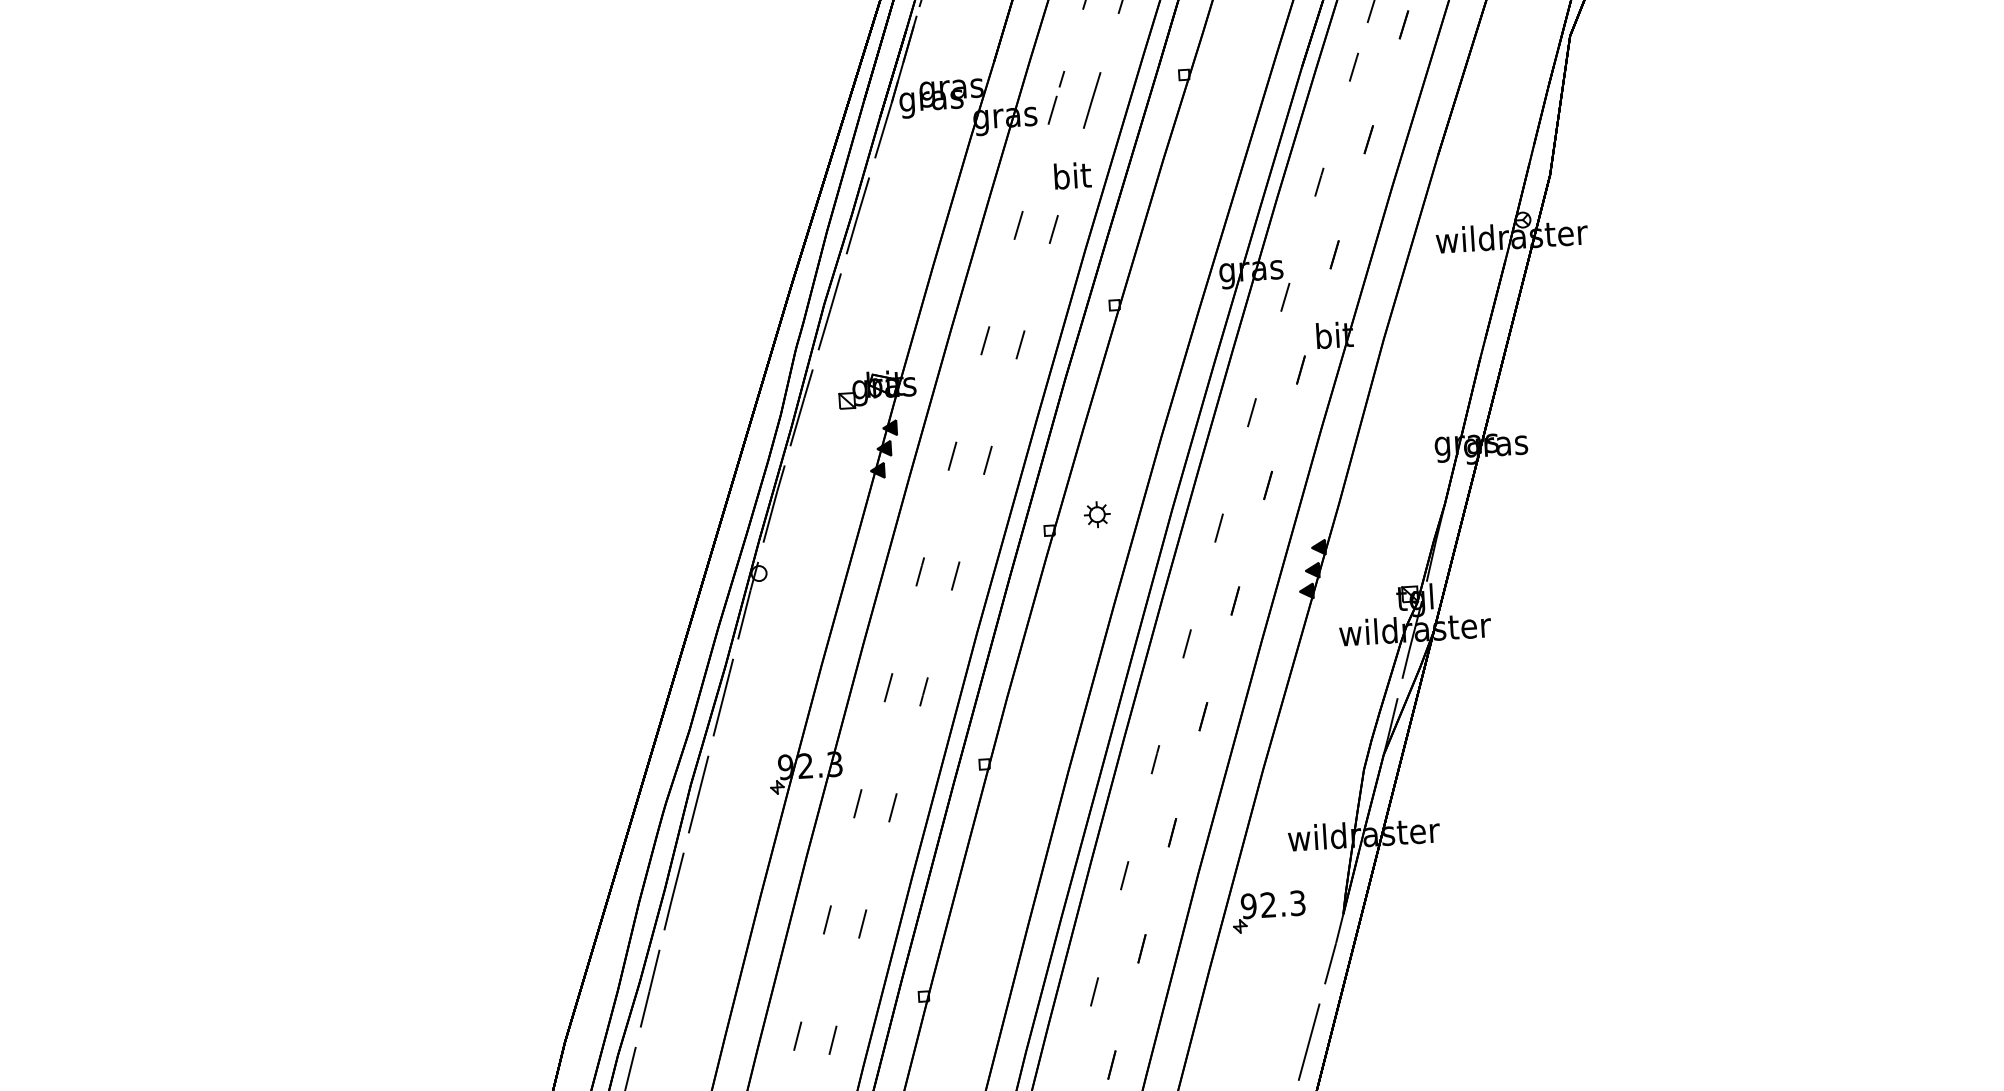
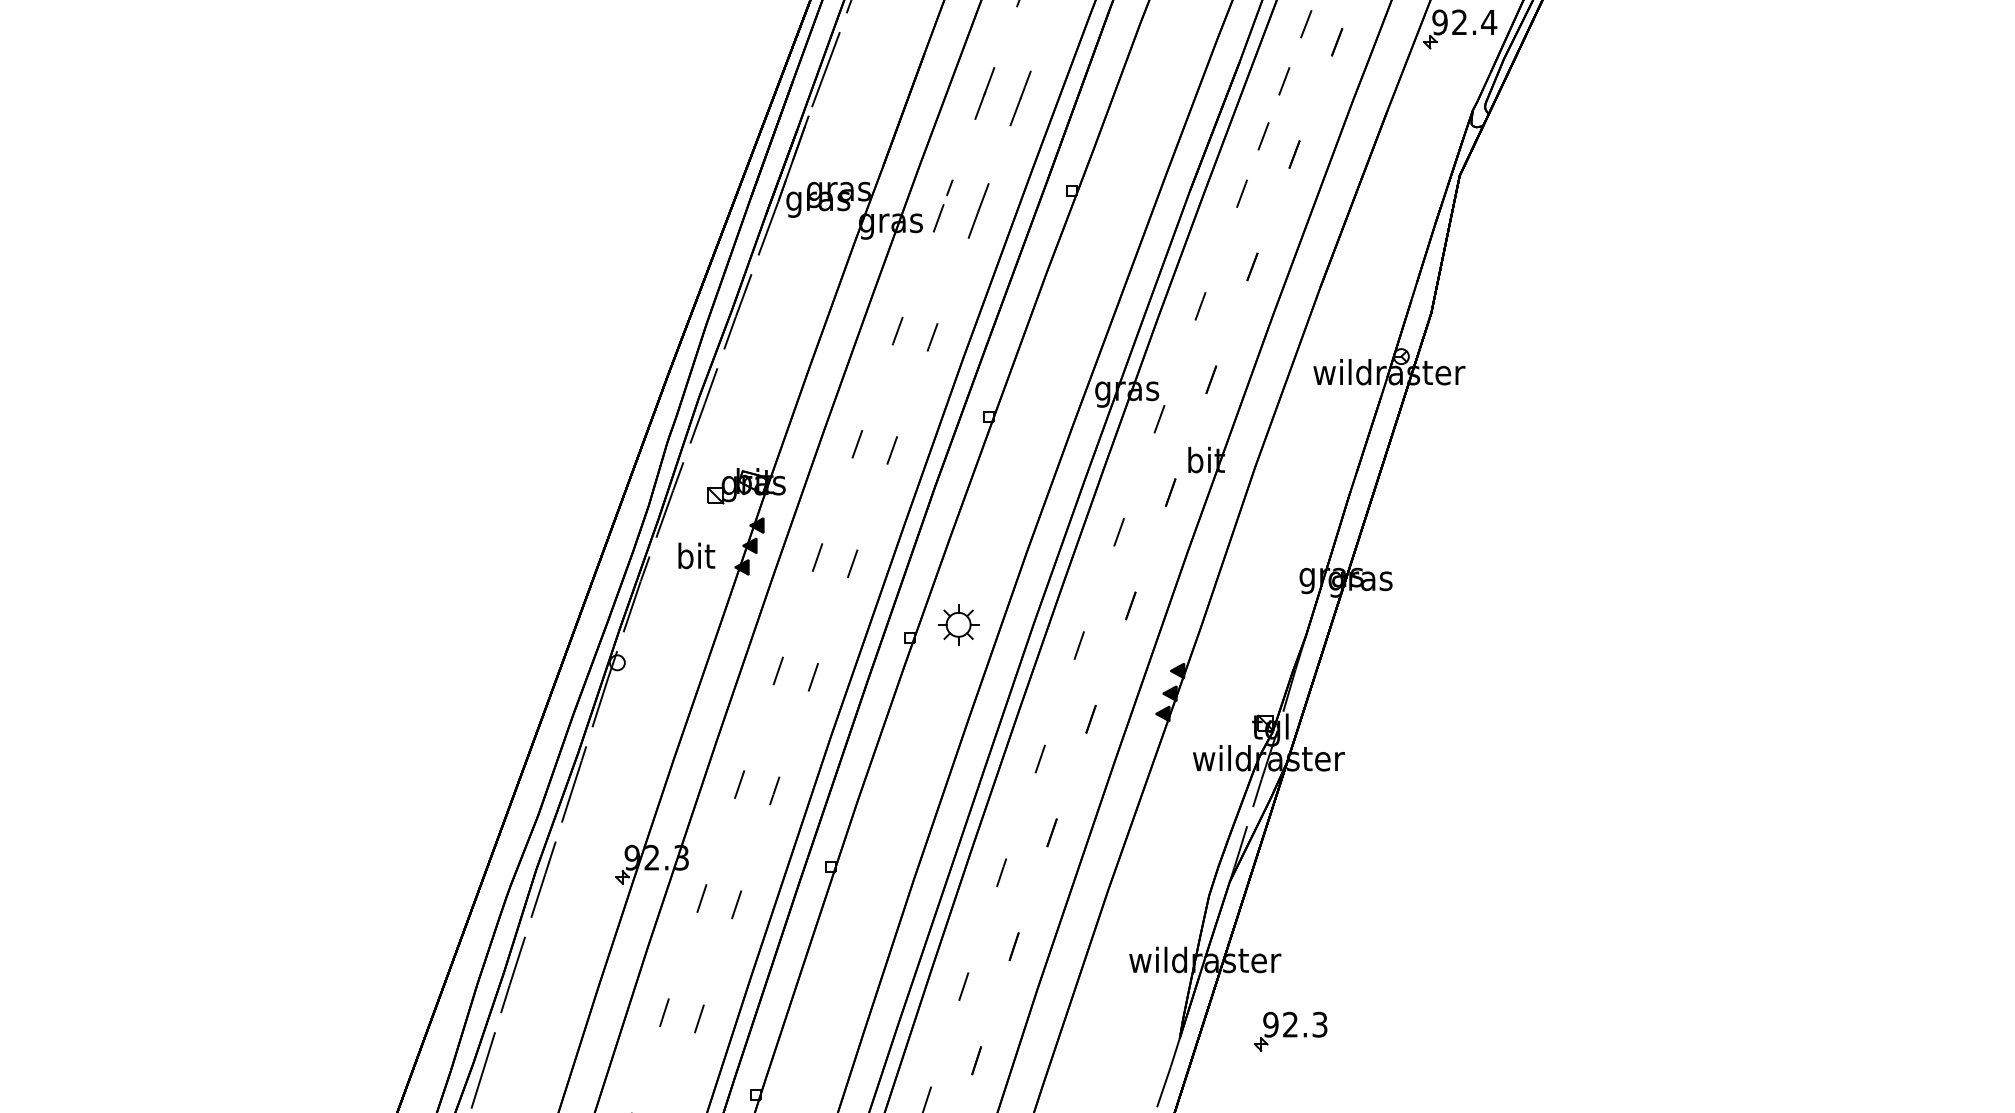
text: (1072, 175) -> (696, 555), moved
part: (1097, 514) -> (958, 624), size x1.6
part: (1268, 911) -> (1290, 1031), moved

